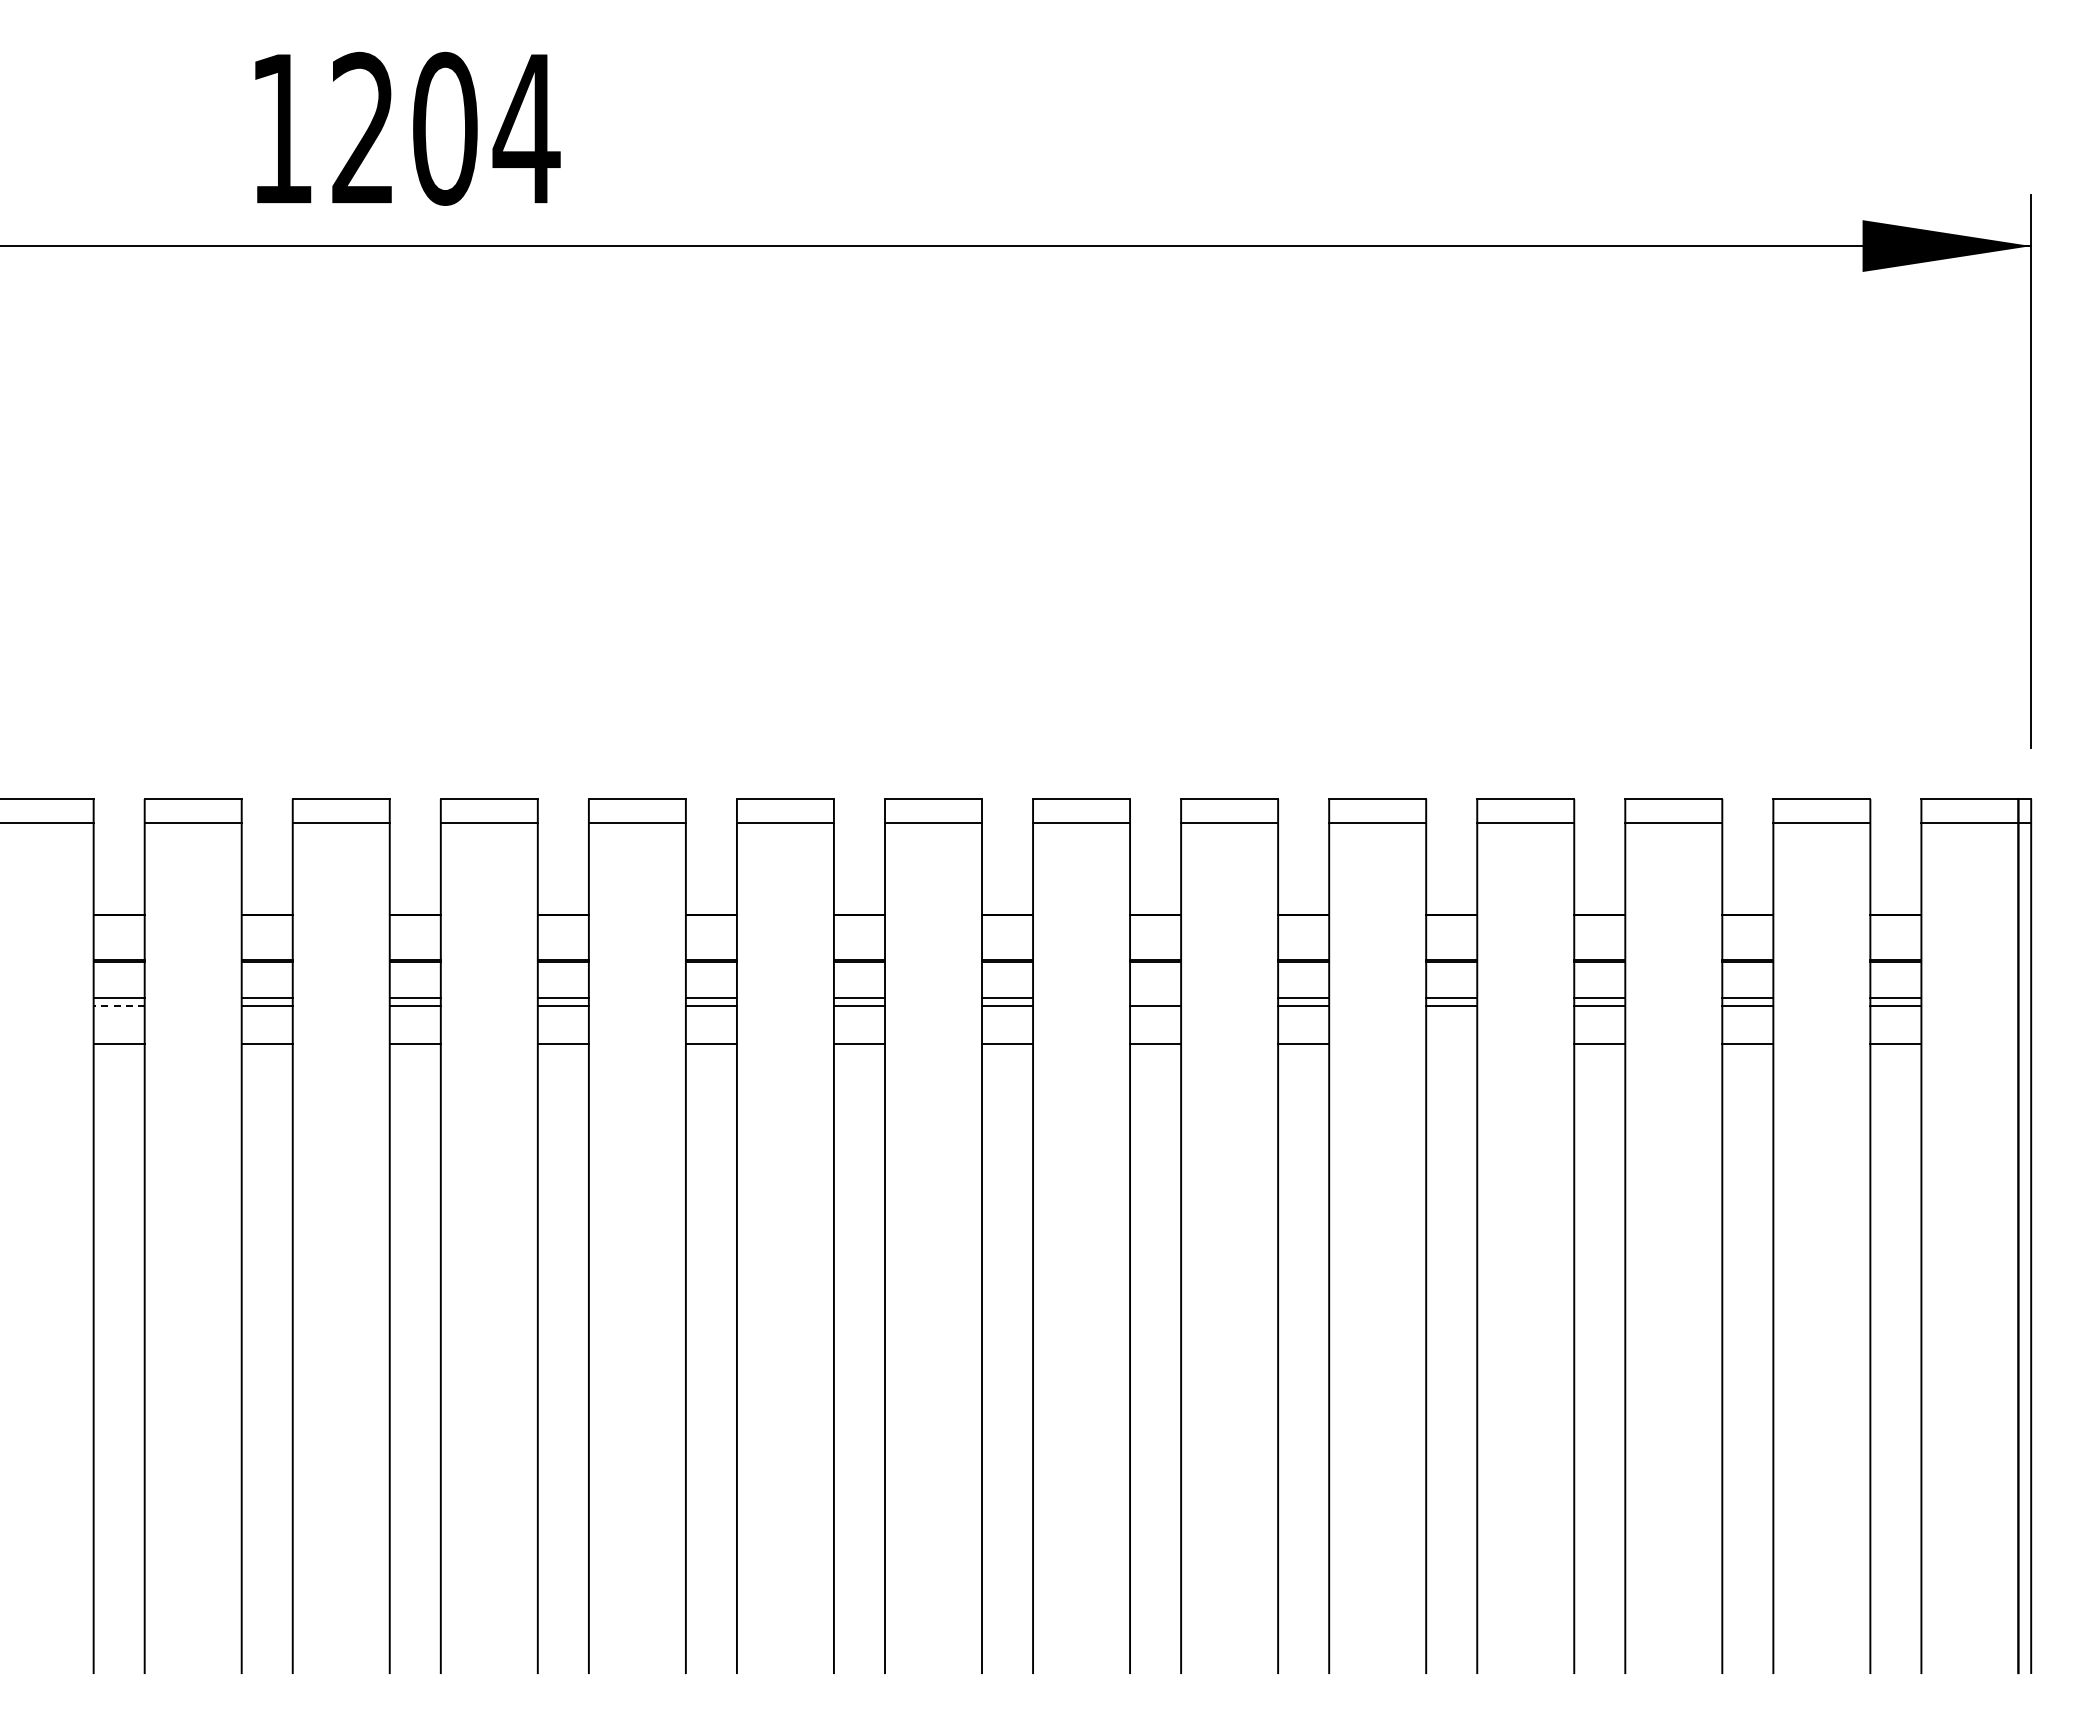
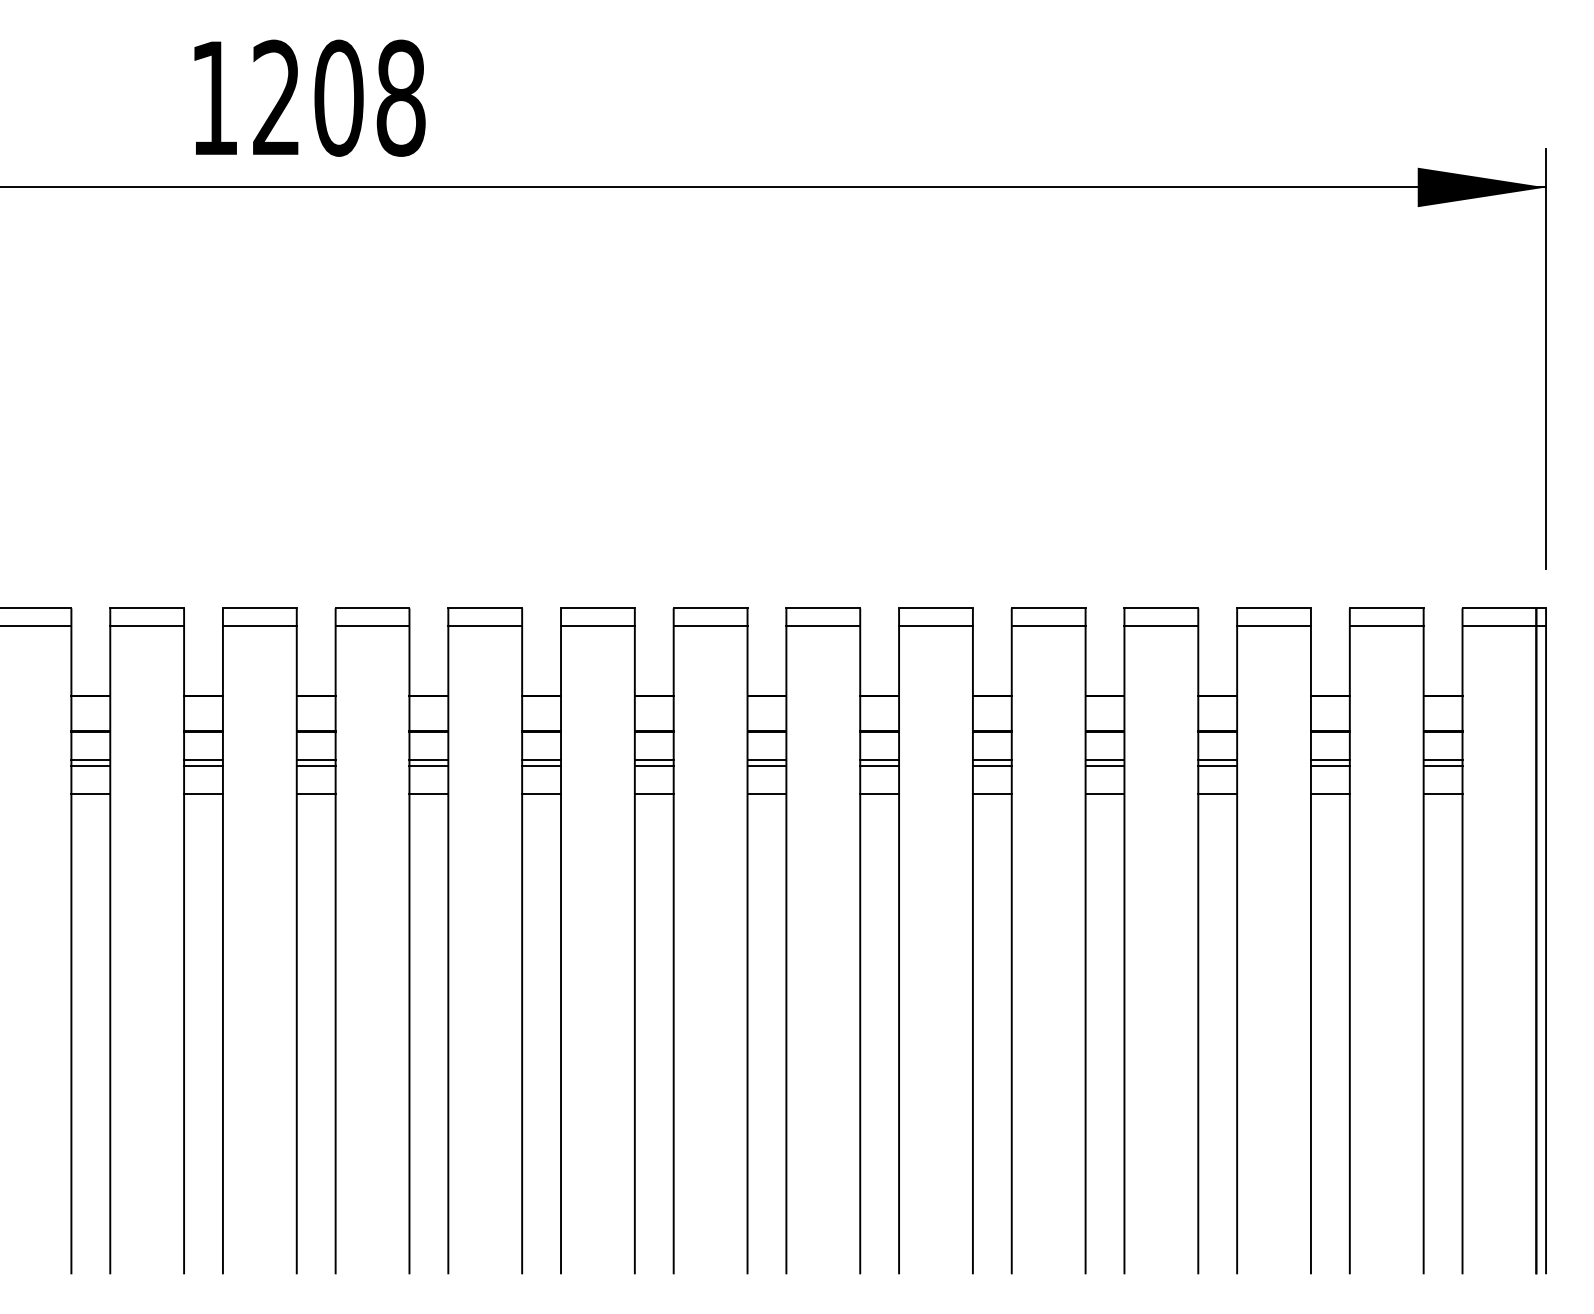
text: (526, 128) -> (400, 97), 1204 -> 1208
line: (1155, 998) -> (879, 760), added
line: (119, 1006) -> (91, 766), dashed -> solid
line: (1451, 1043) -> (1104, 794), added

